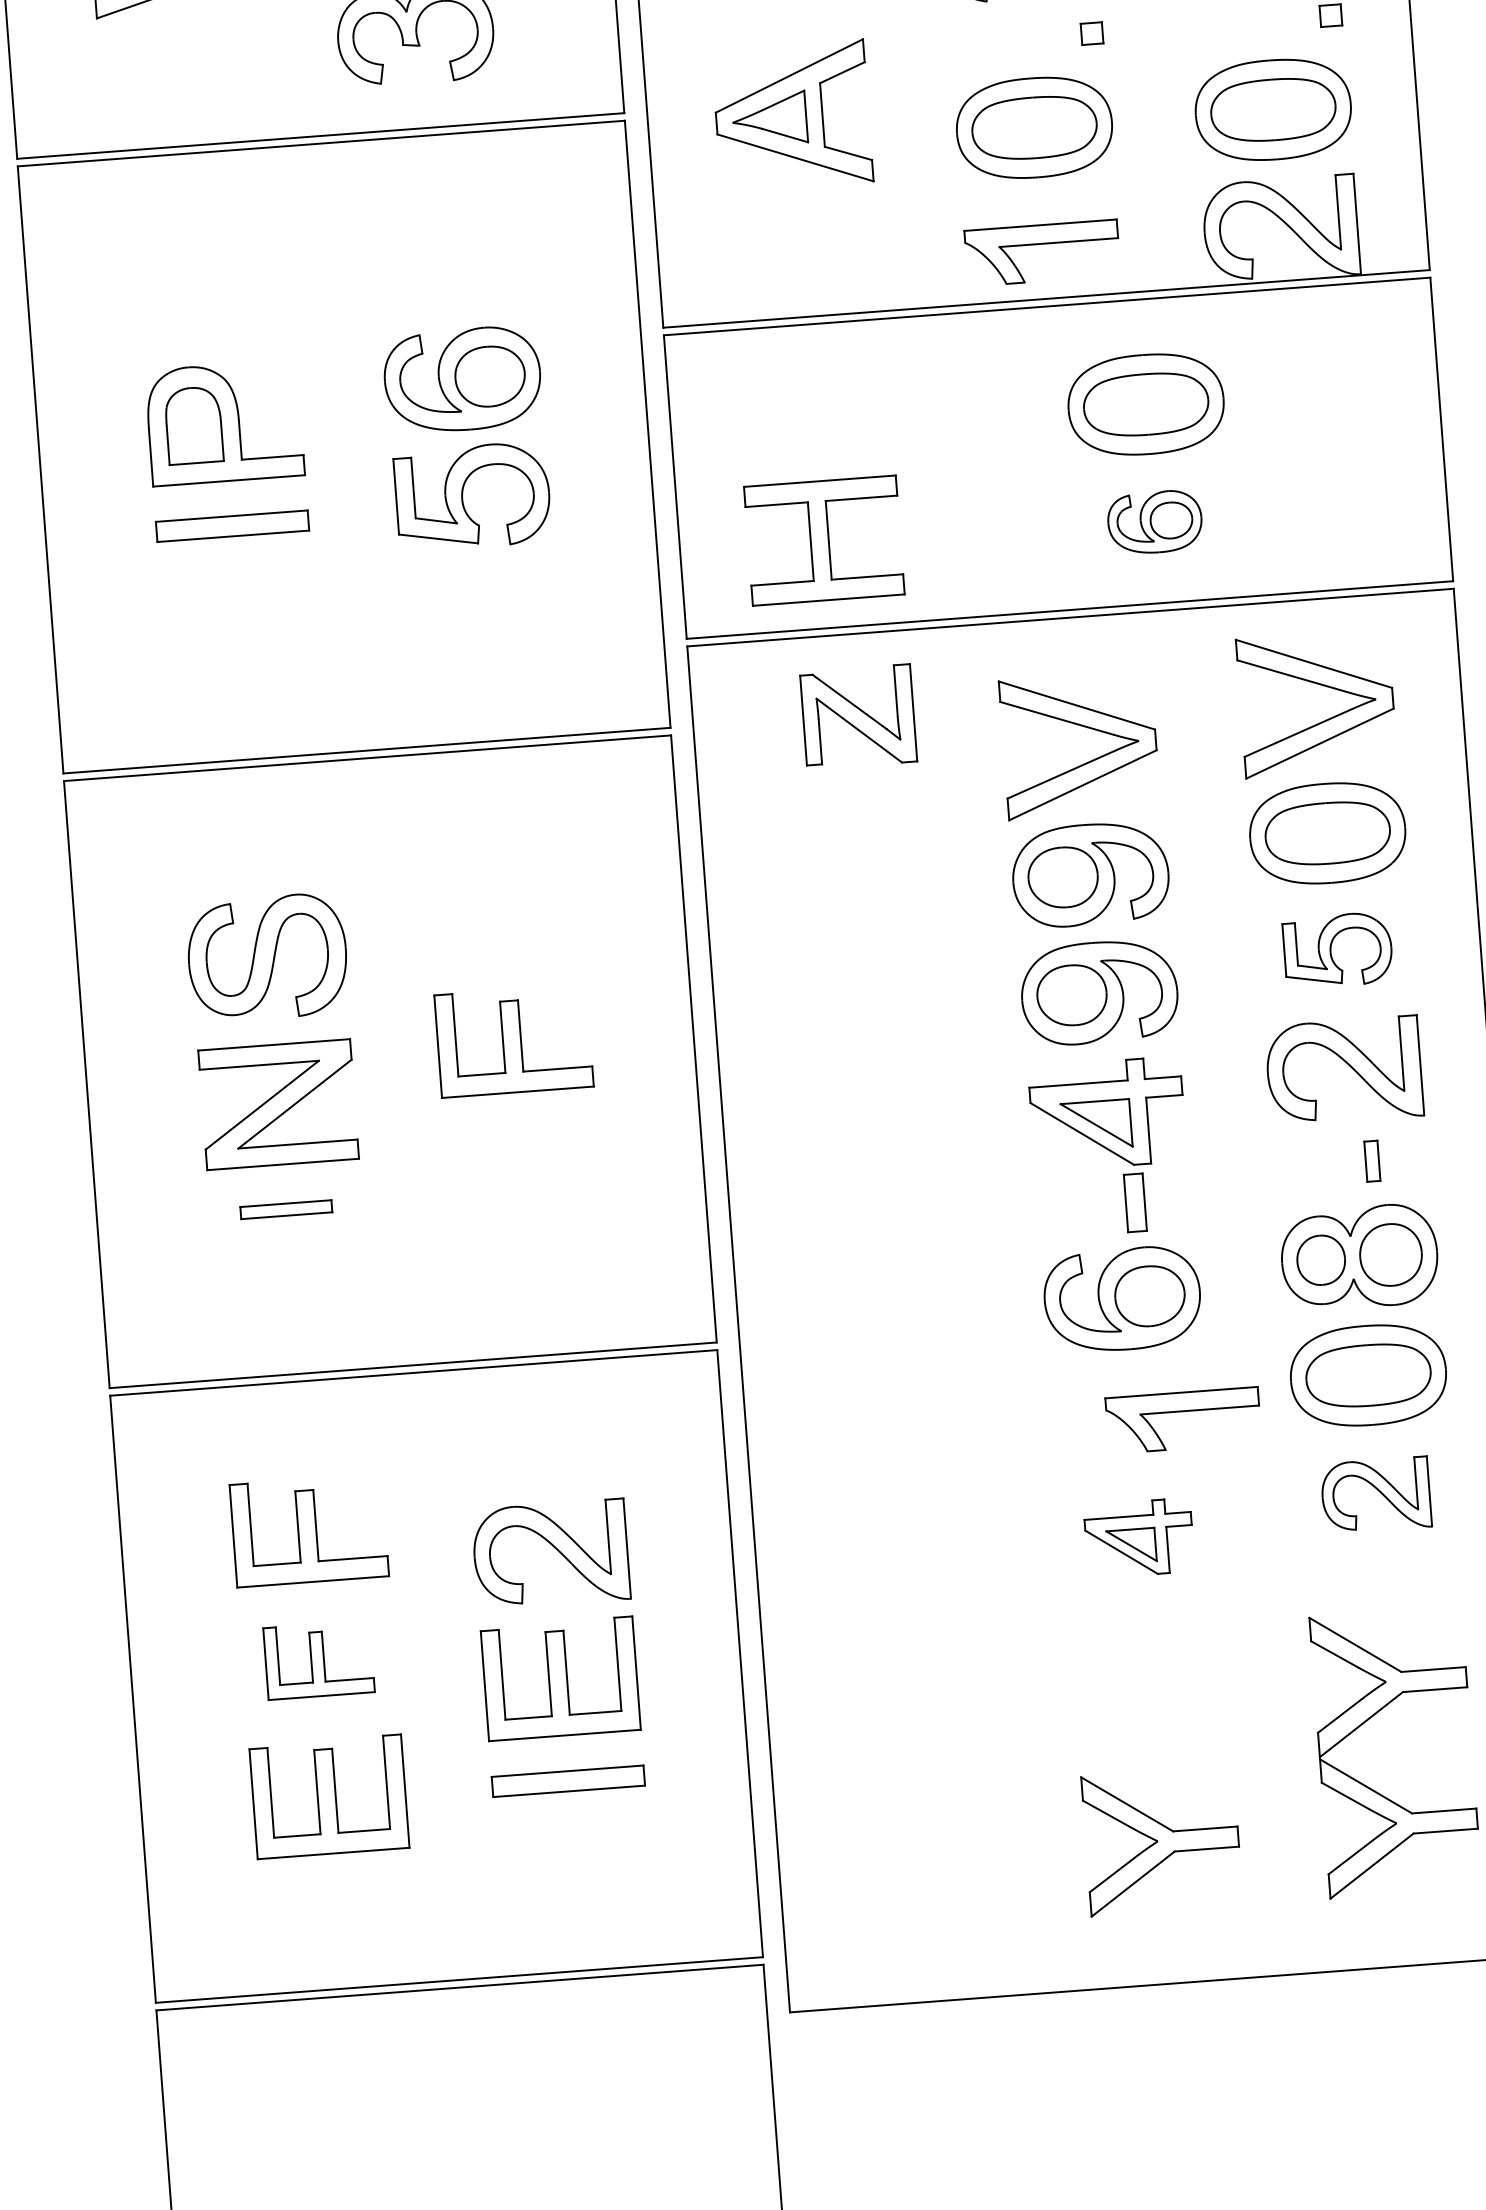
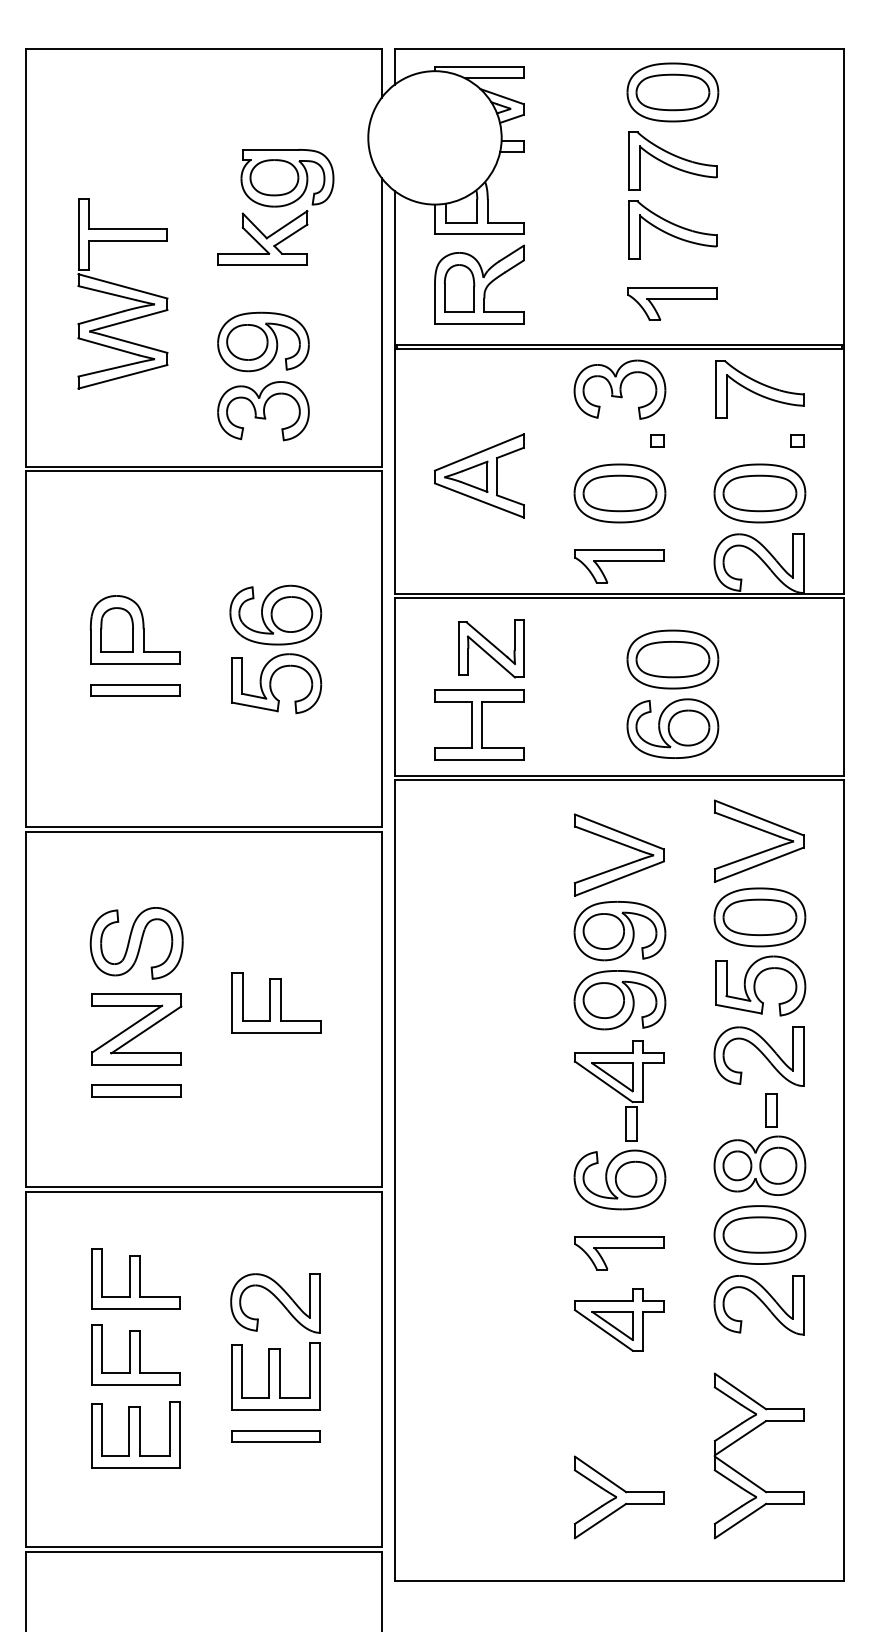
part: (1154, 522) -> (672, 728), size x1.67
part: (858, 716) -> (491, 648), moved
part: (1337, 949) -> (760, 985), size x1.43
part: (1372, 1161) -> (771, 1110), size x1.43
part: (285, 1208) -> (136, 1090), size x1.67
part: (1184, 1421) -> (619, 1253), moved
part: (1375, 1495) -> (758, 1305), size x1.43
part: (1137, 1537) -> (618, 1319), size x1.43
part: (318, 1659) -> (135, 1354), size x1.43

